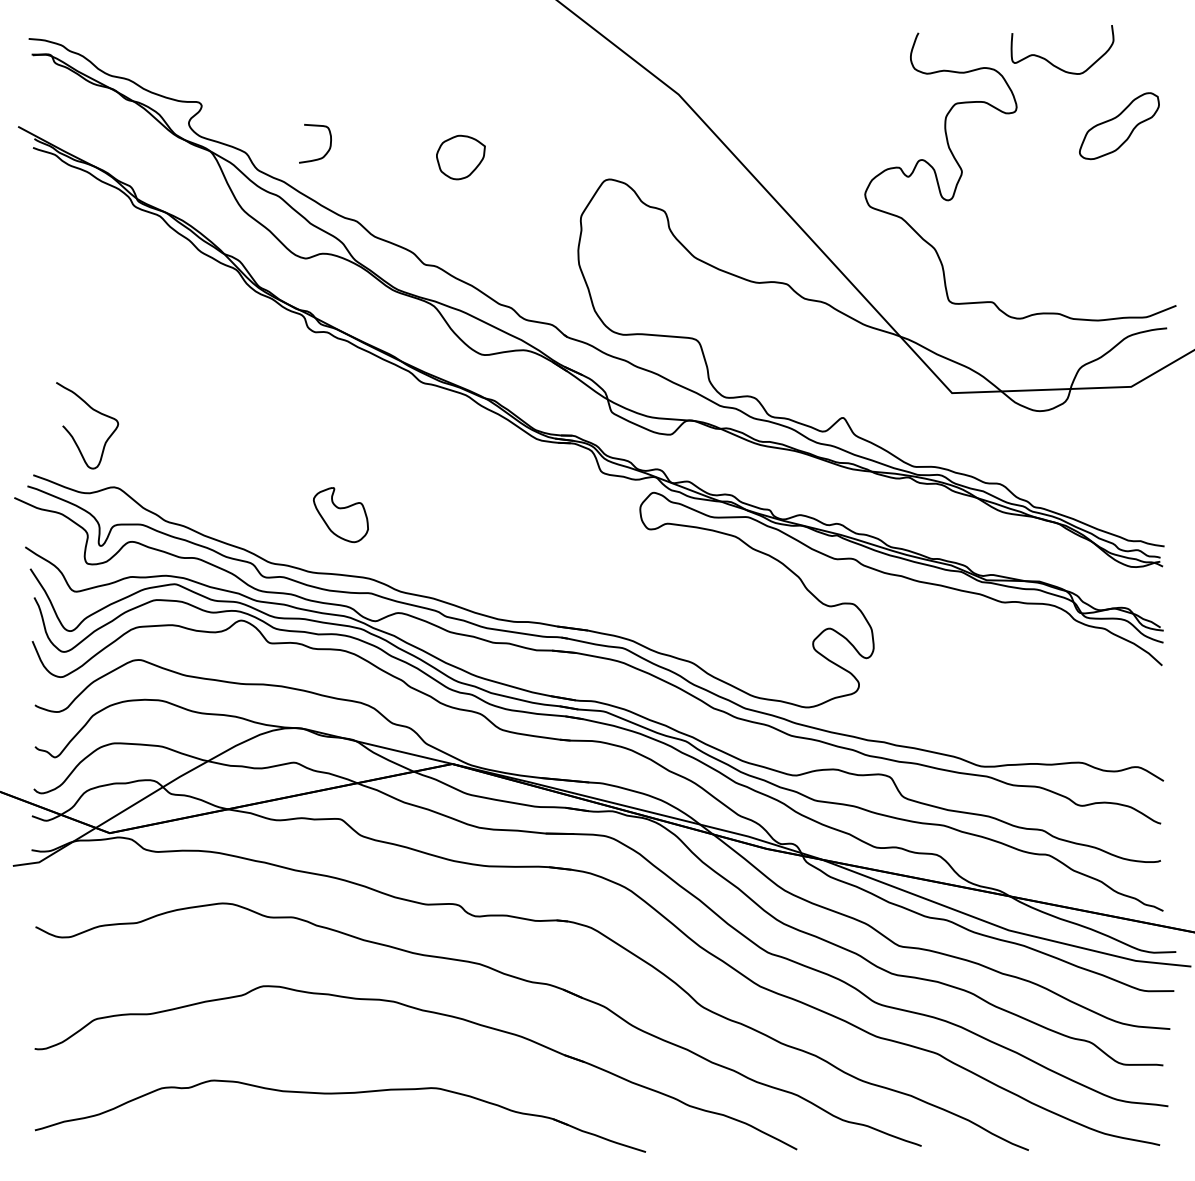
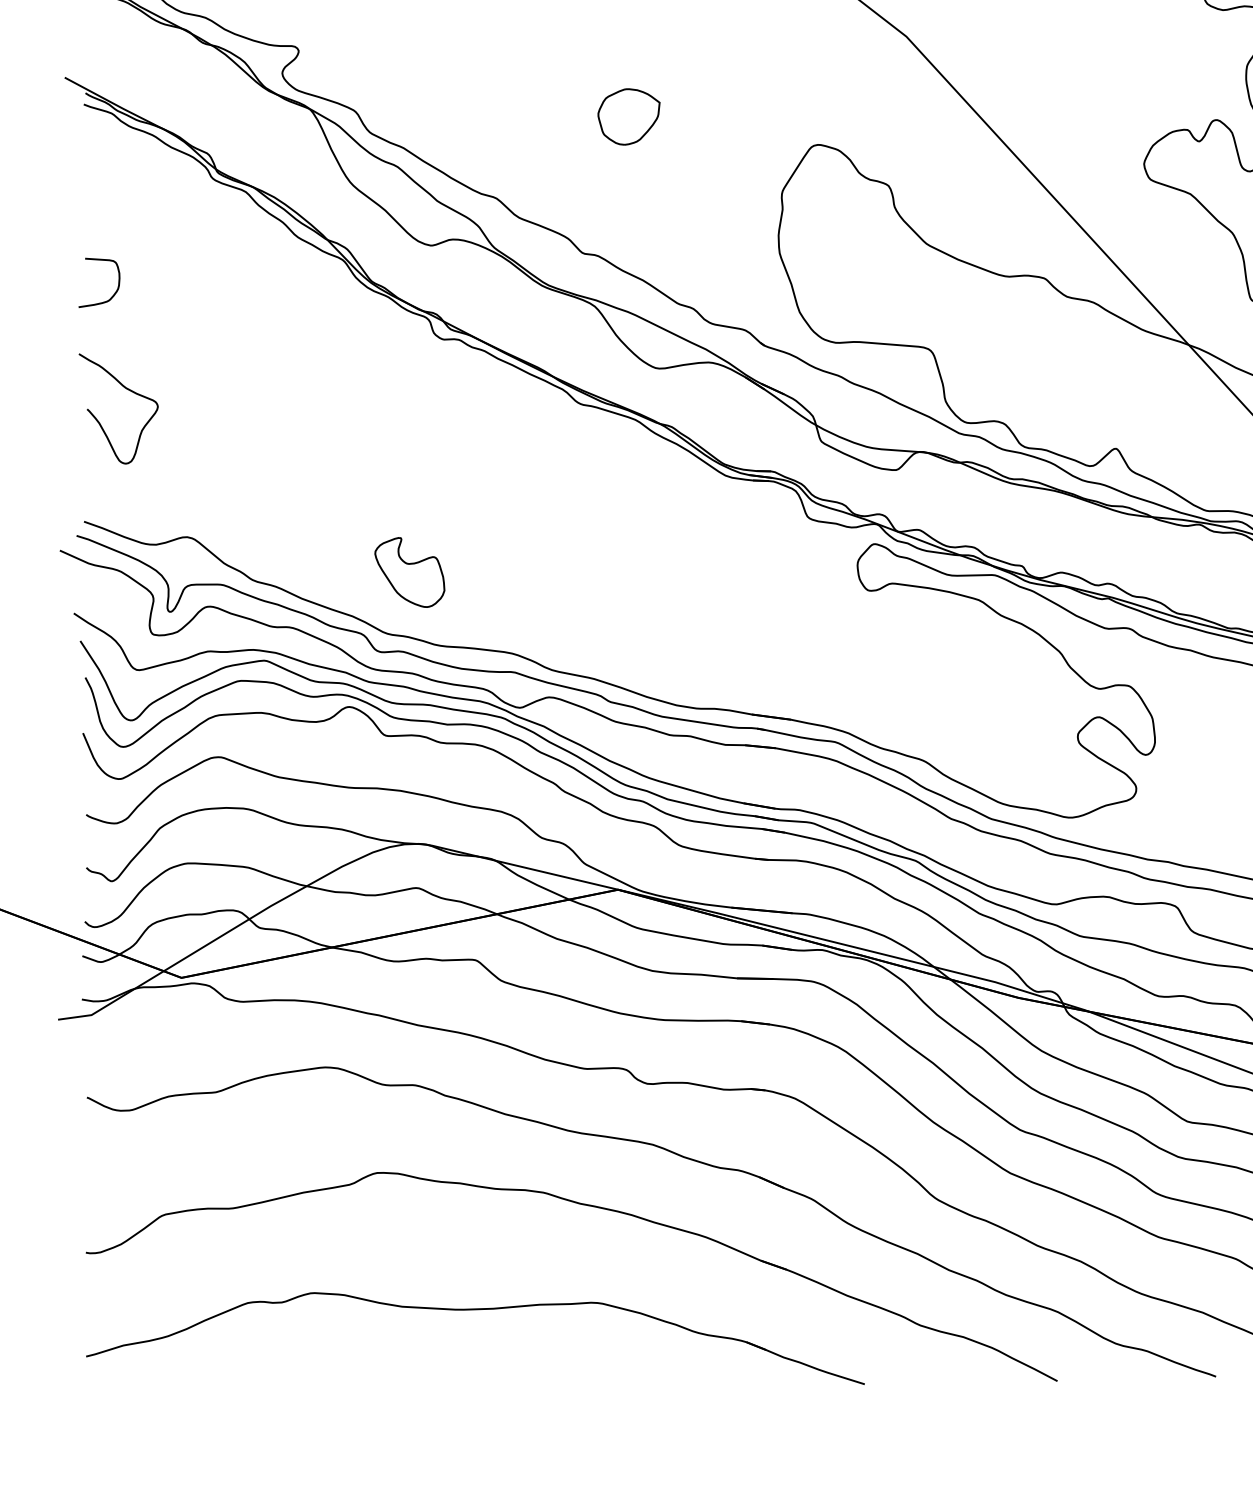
curve: (327, 150) -> (114, 291), moved
curve: (94, 411) -> (127, 390), moved
part: (340, 515) -> (409, 573), moved

